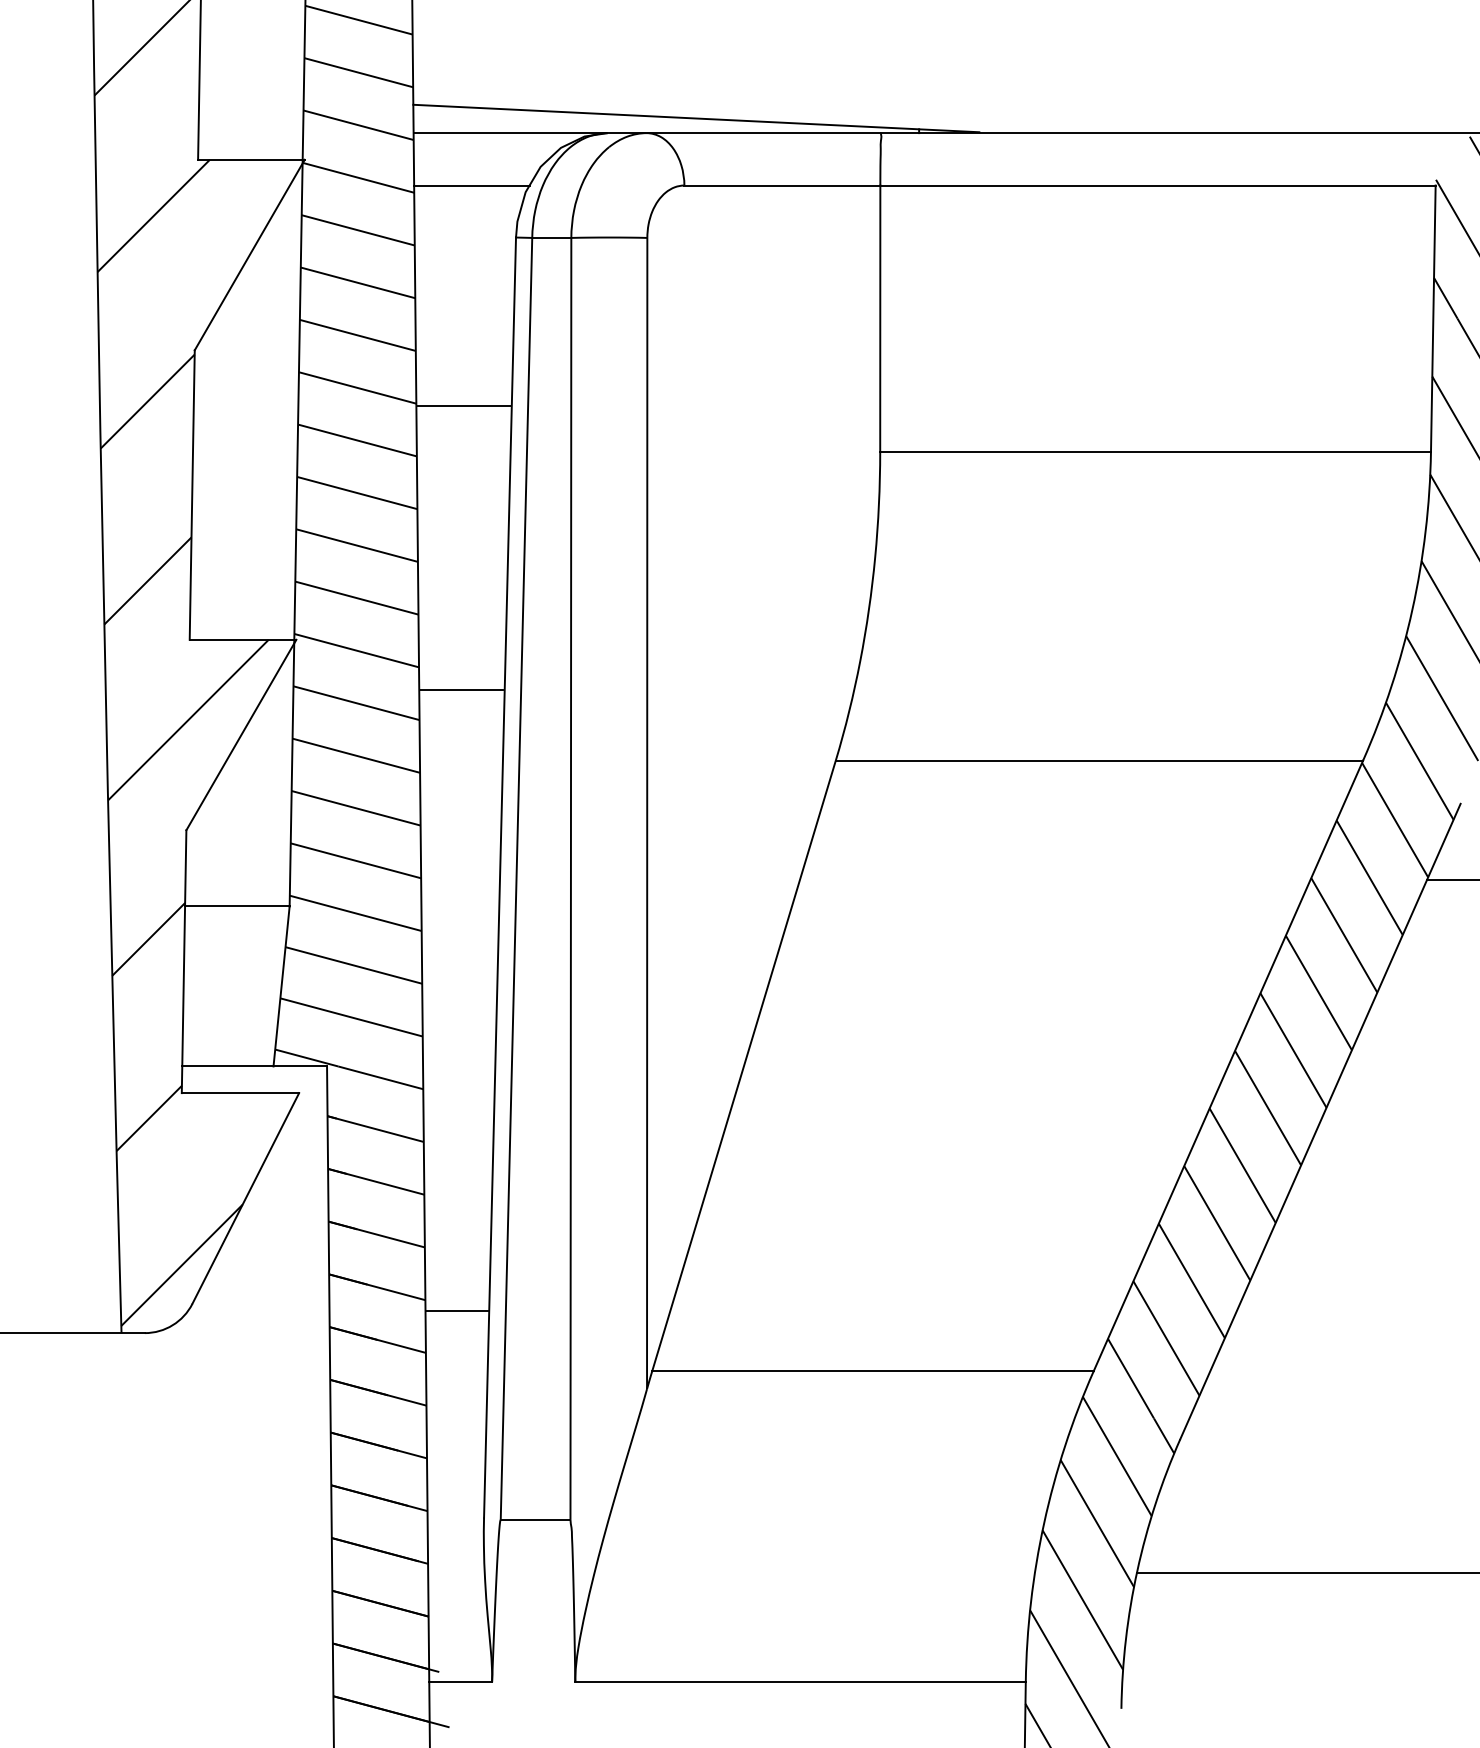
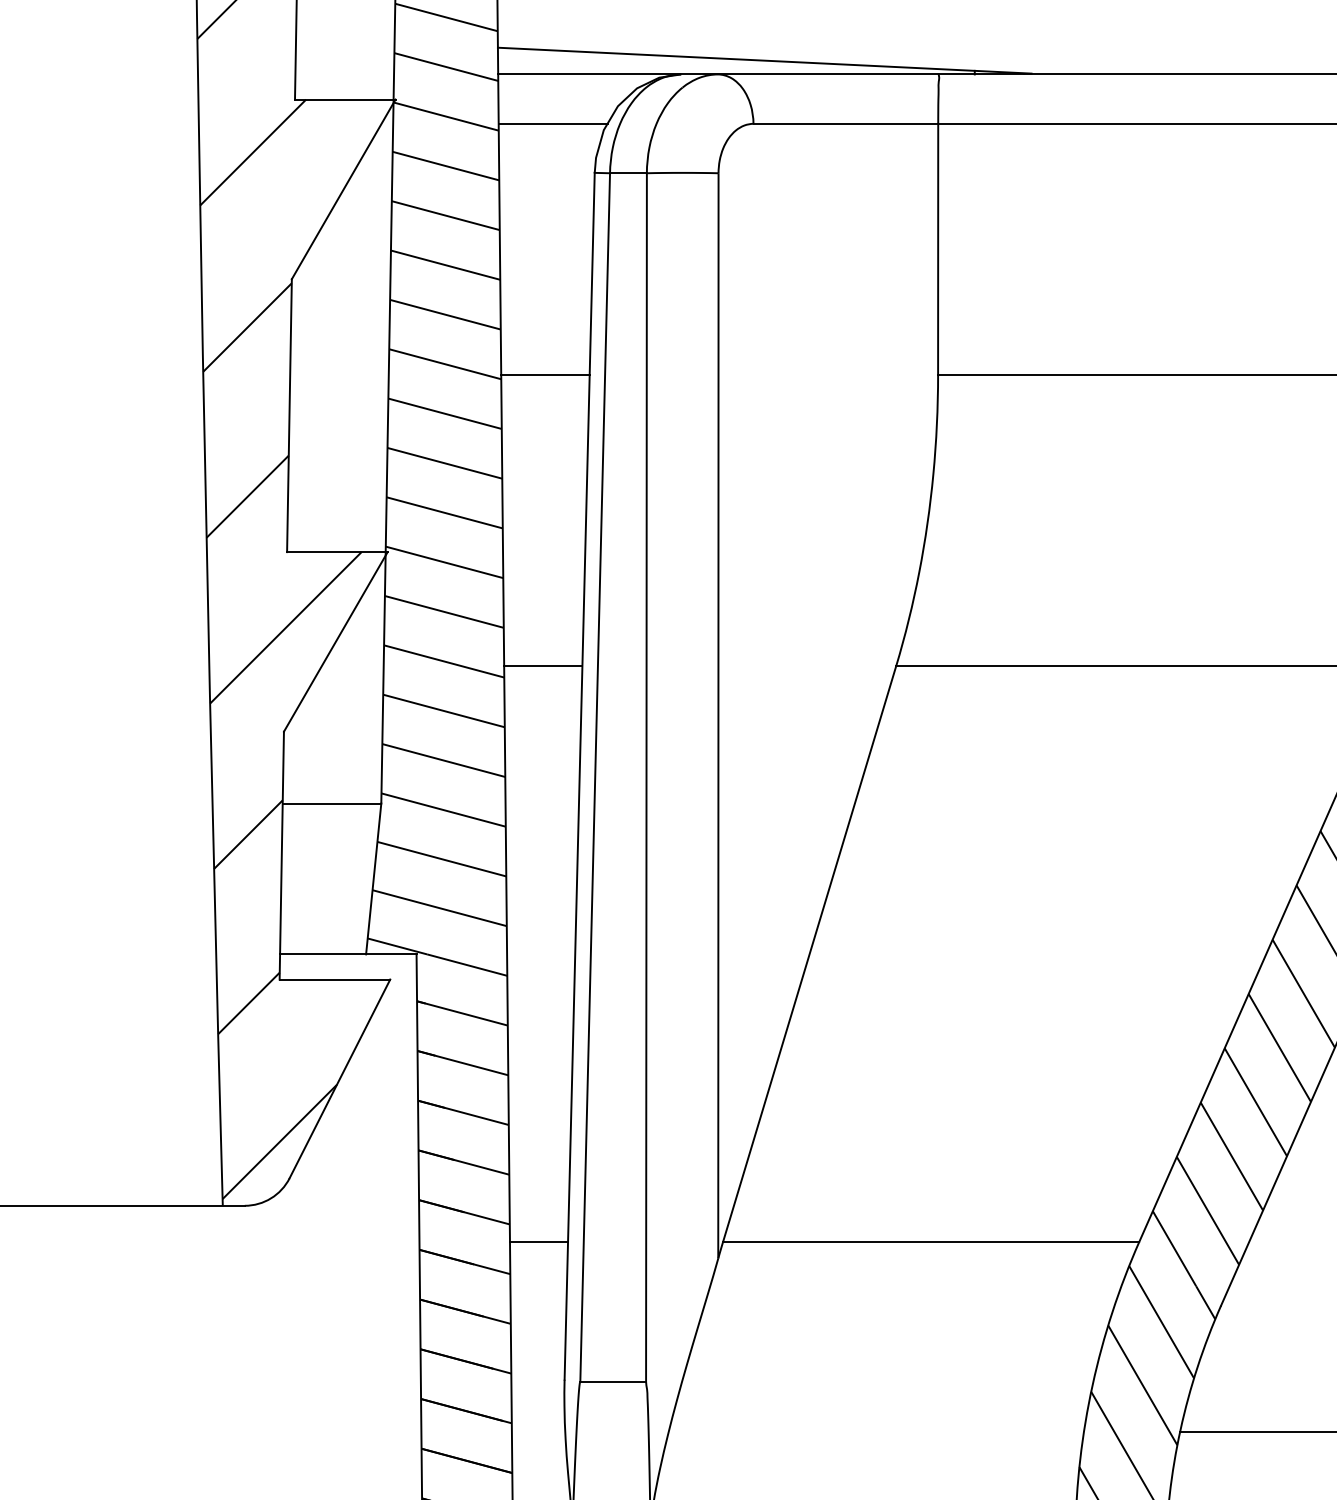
line: (463, 405) -> (545, 374), moved
line: (460, 689) -> (542, 665), moved
line: (456, 1311) -> (538, 1241), moved

